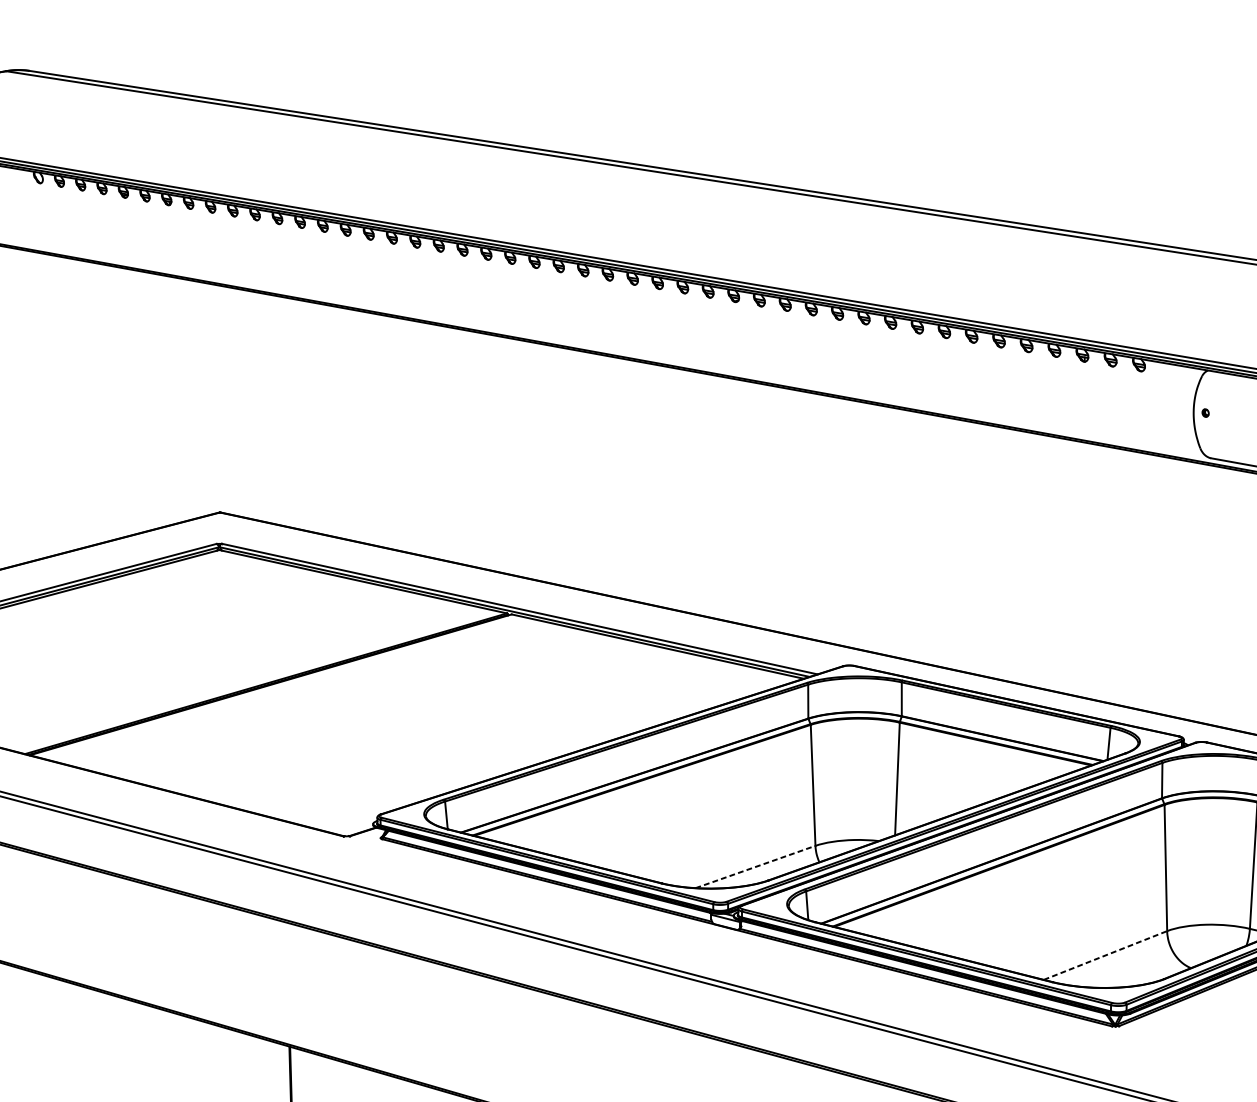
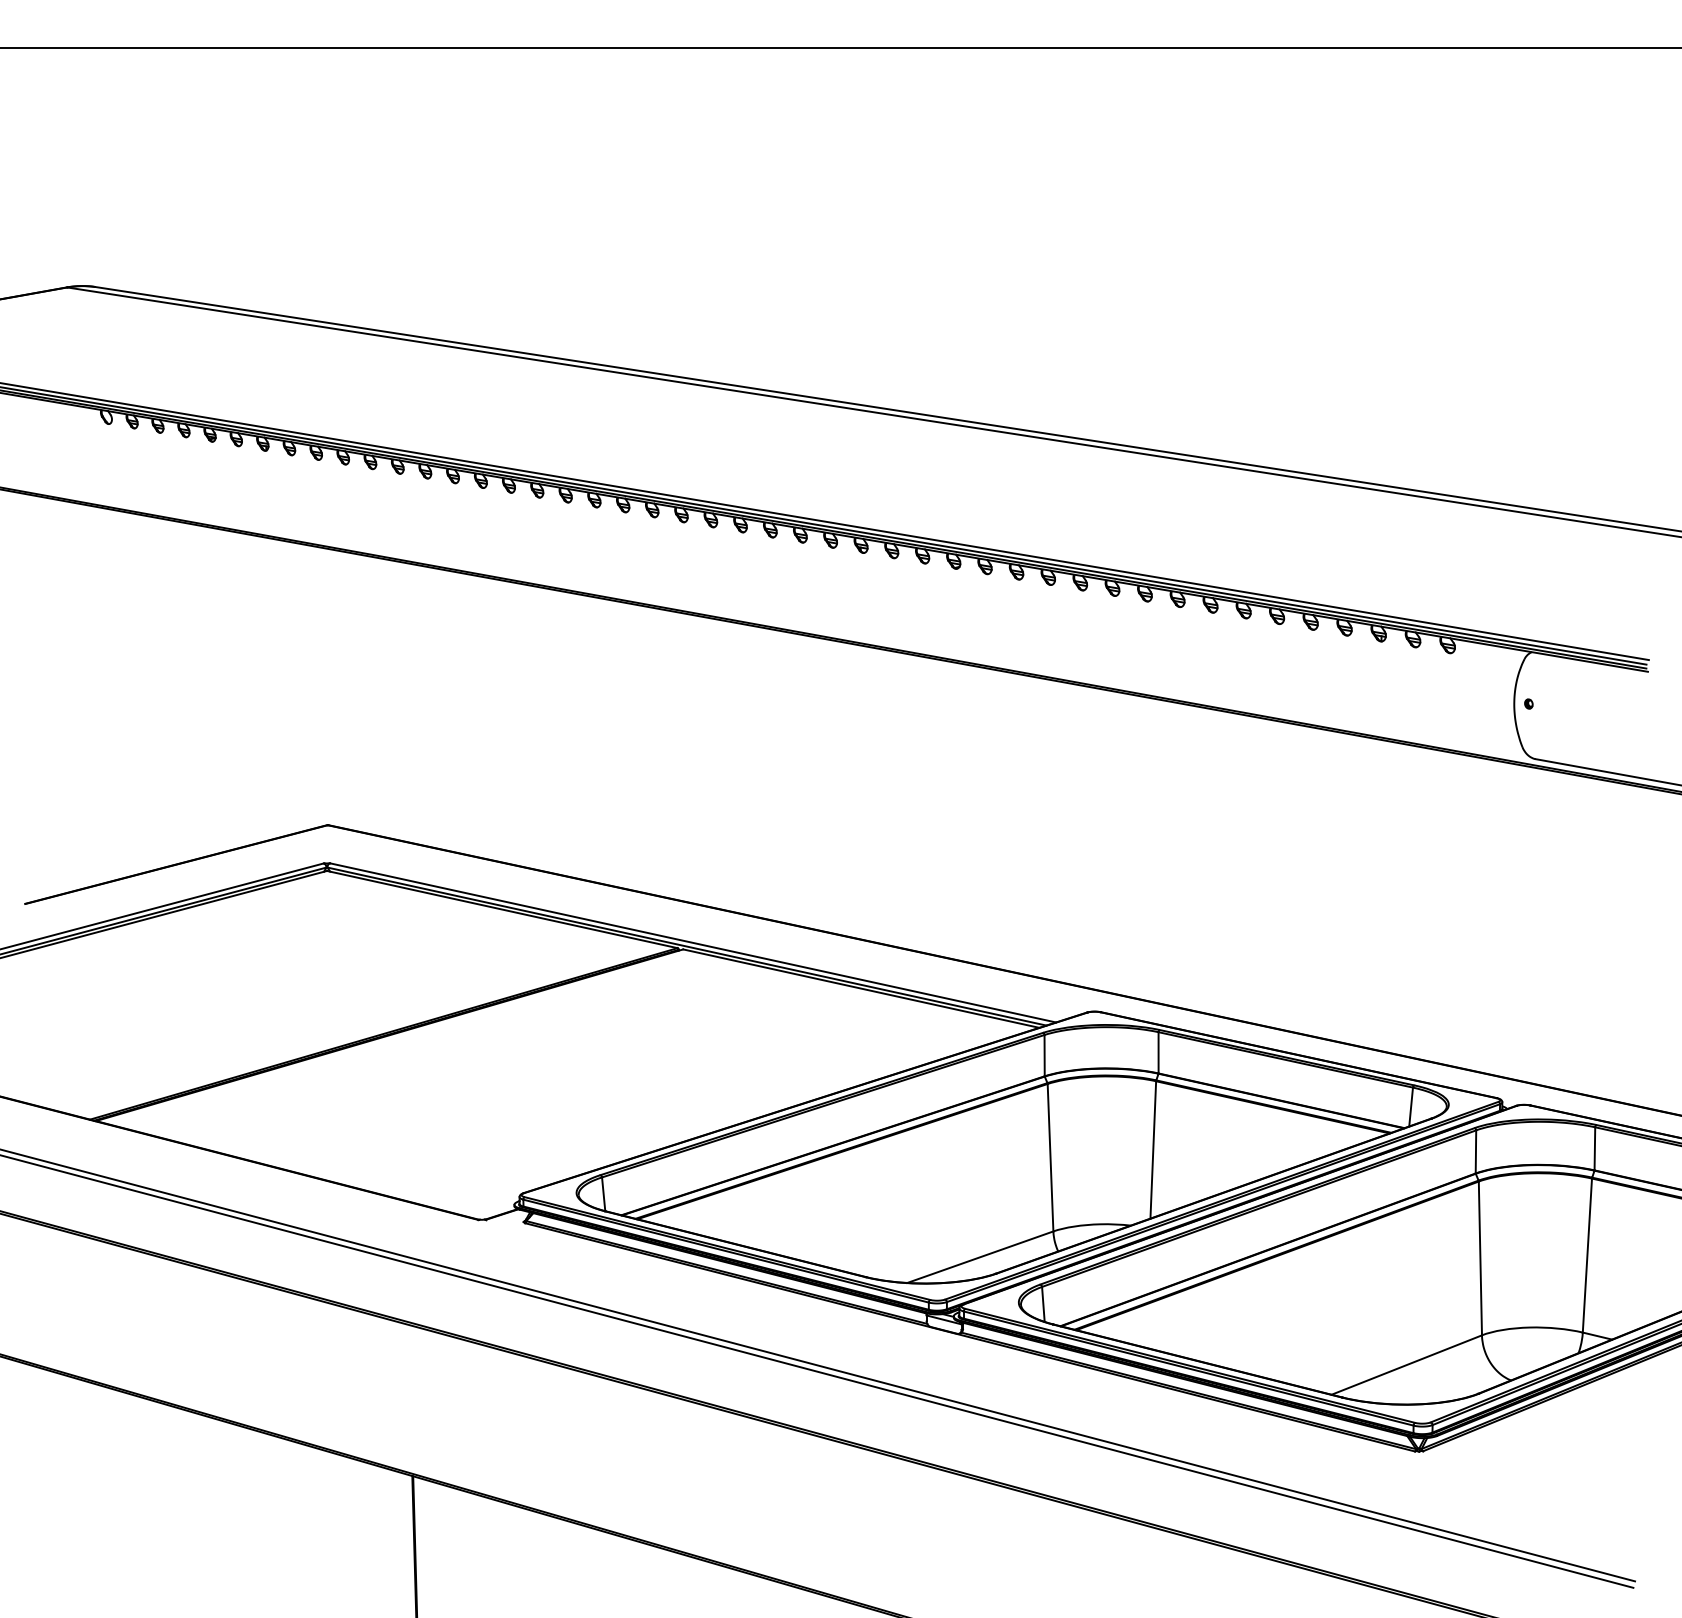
line: (755, 867) -> (980, 1257), dashed -> solid
line: (1105, 955) -> (1406, 1365), dashed -> solid

